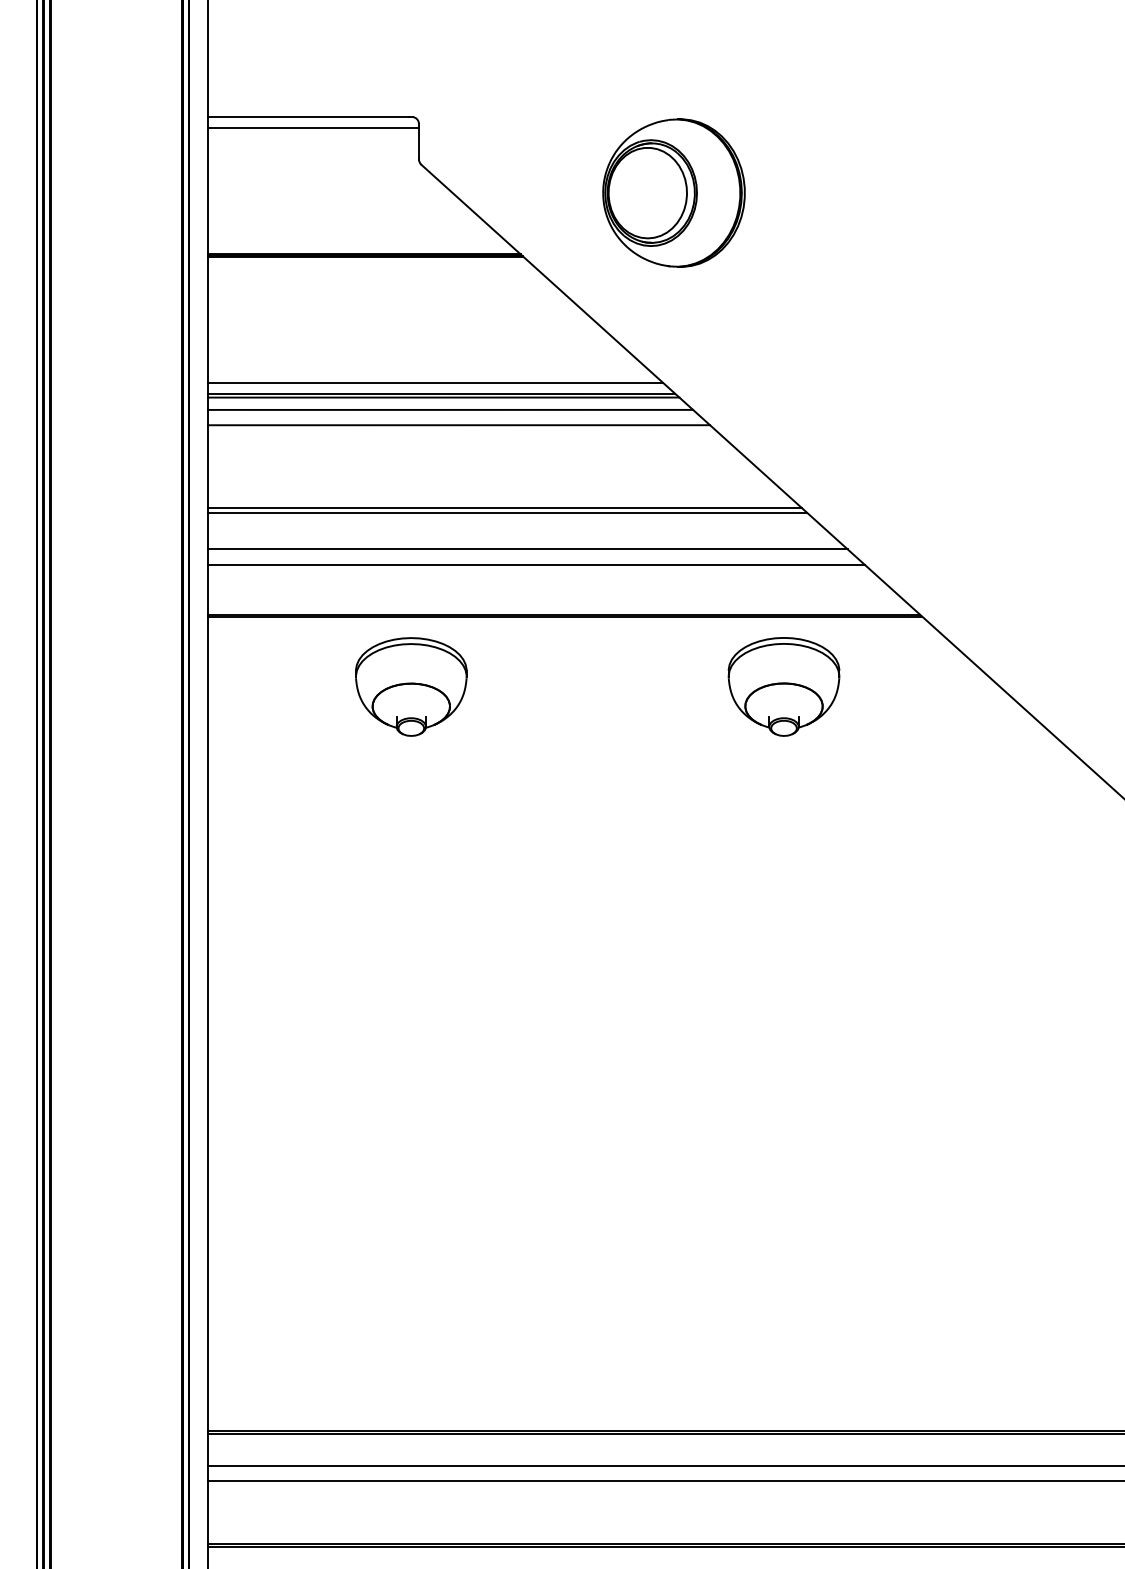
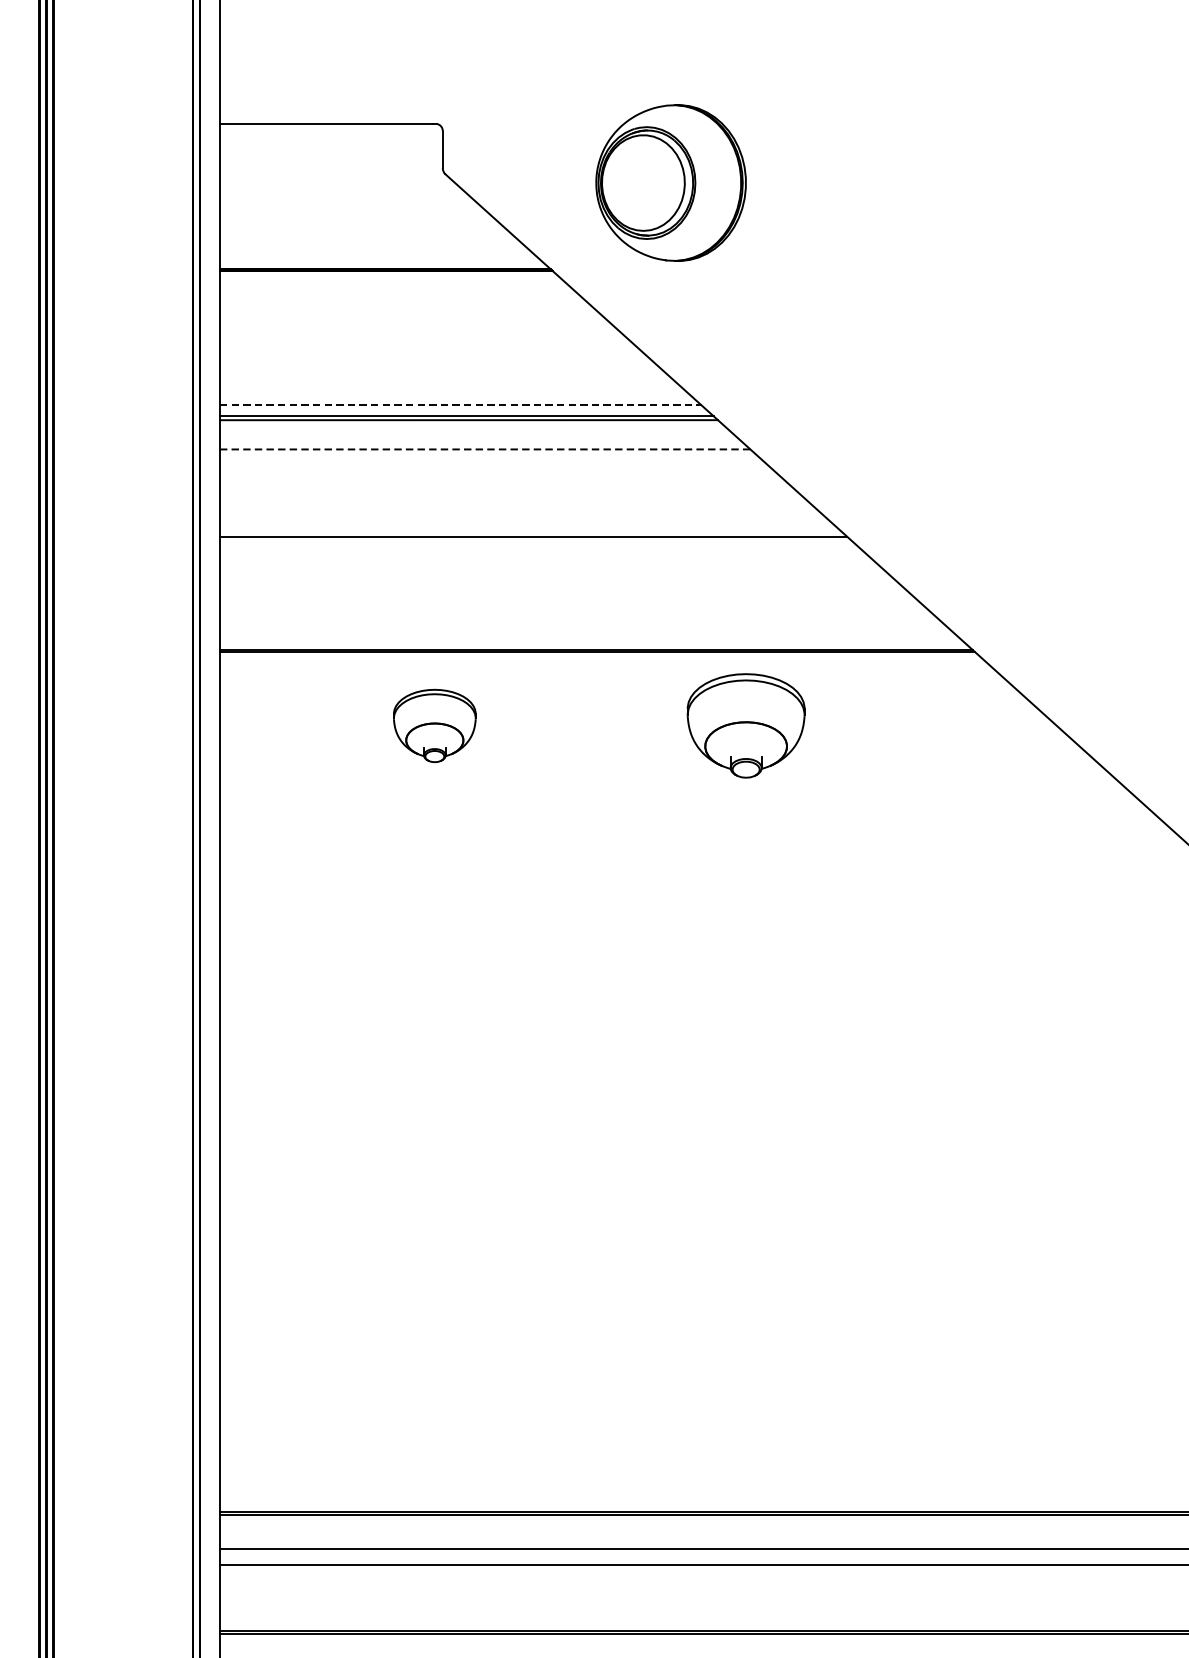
line: (312, 128) -> (330, 135), removed
part: (673, 192) -> (670, 182), moved
line: (435, 382) -> (460, 404), solid -> dashed
line: (450, 409) -> (476, 432), removed
line: (459, 425) -> (485, 449), solid -> dashed
line: (507, 512) -> (536, 541), removed
line: (527, 549) -> (557, 580), removed
line: (535, 564) -> (565, 596), removed
part: (411, 686) -> (434, 725), size x0.7
part: (783, 686) -> (745, 725), moved

